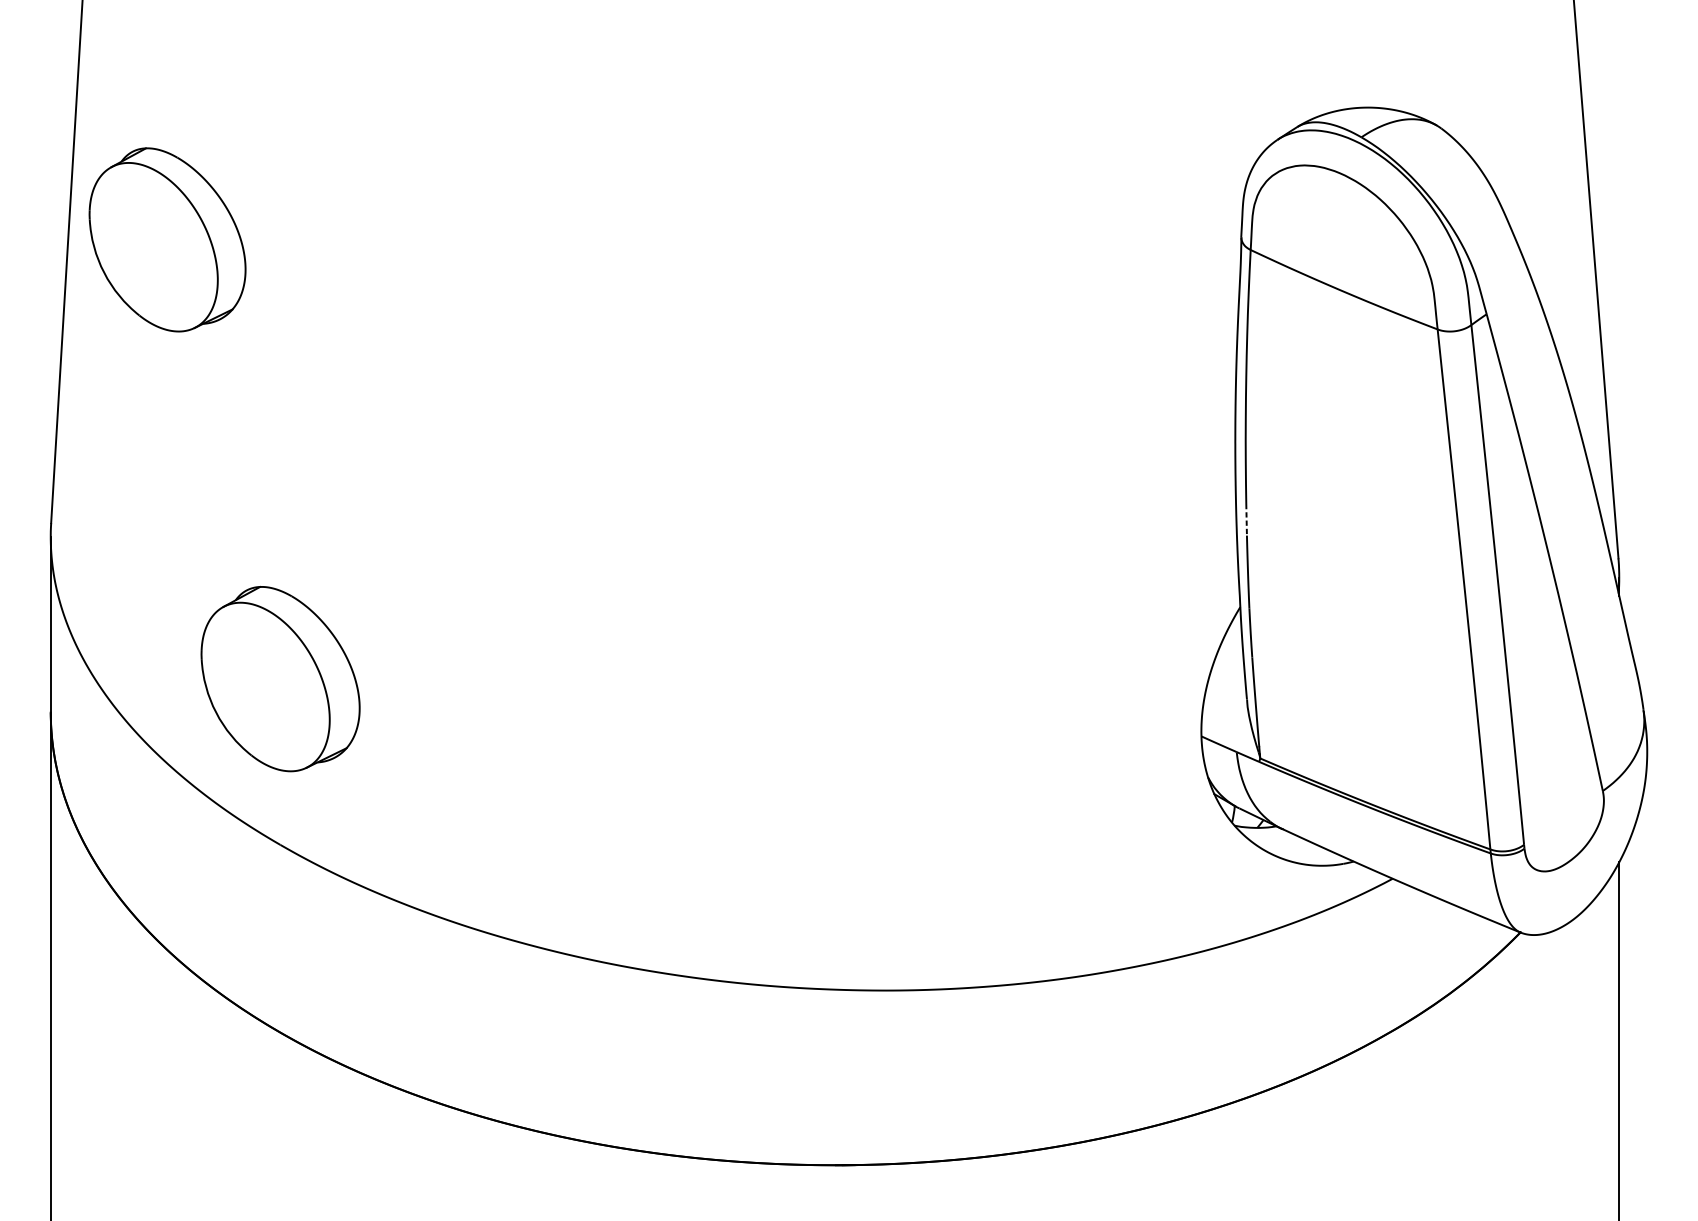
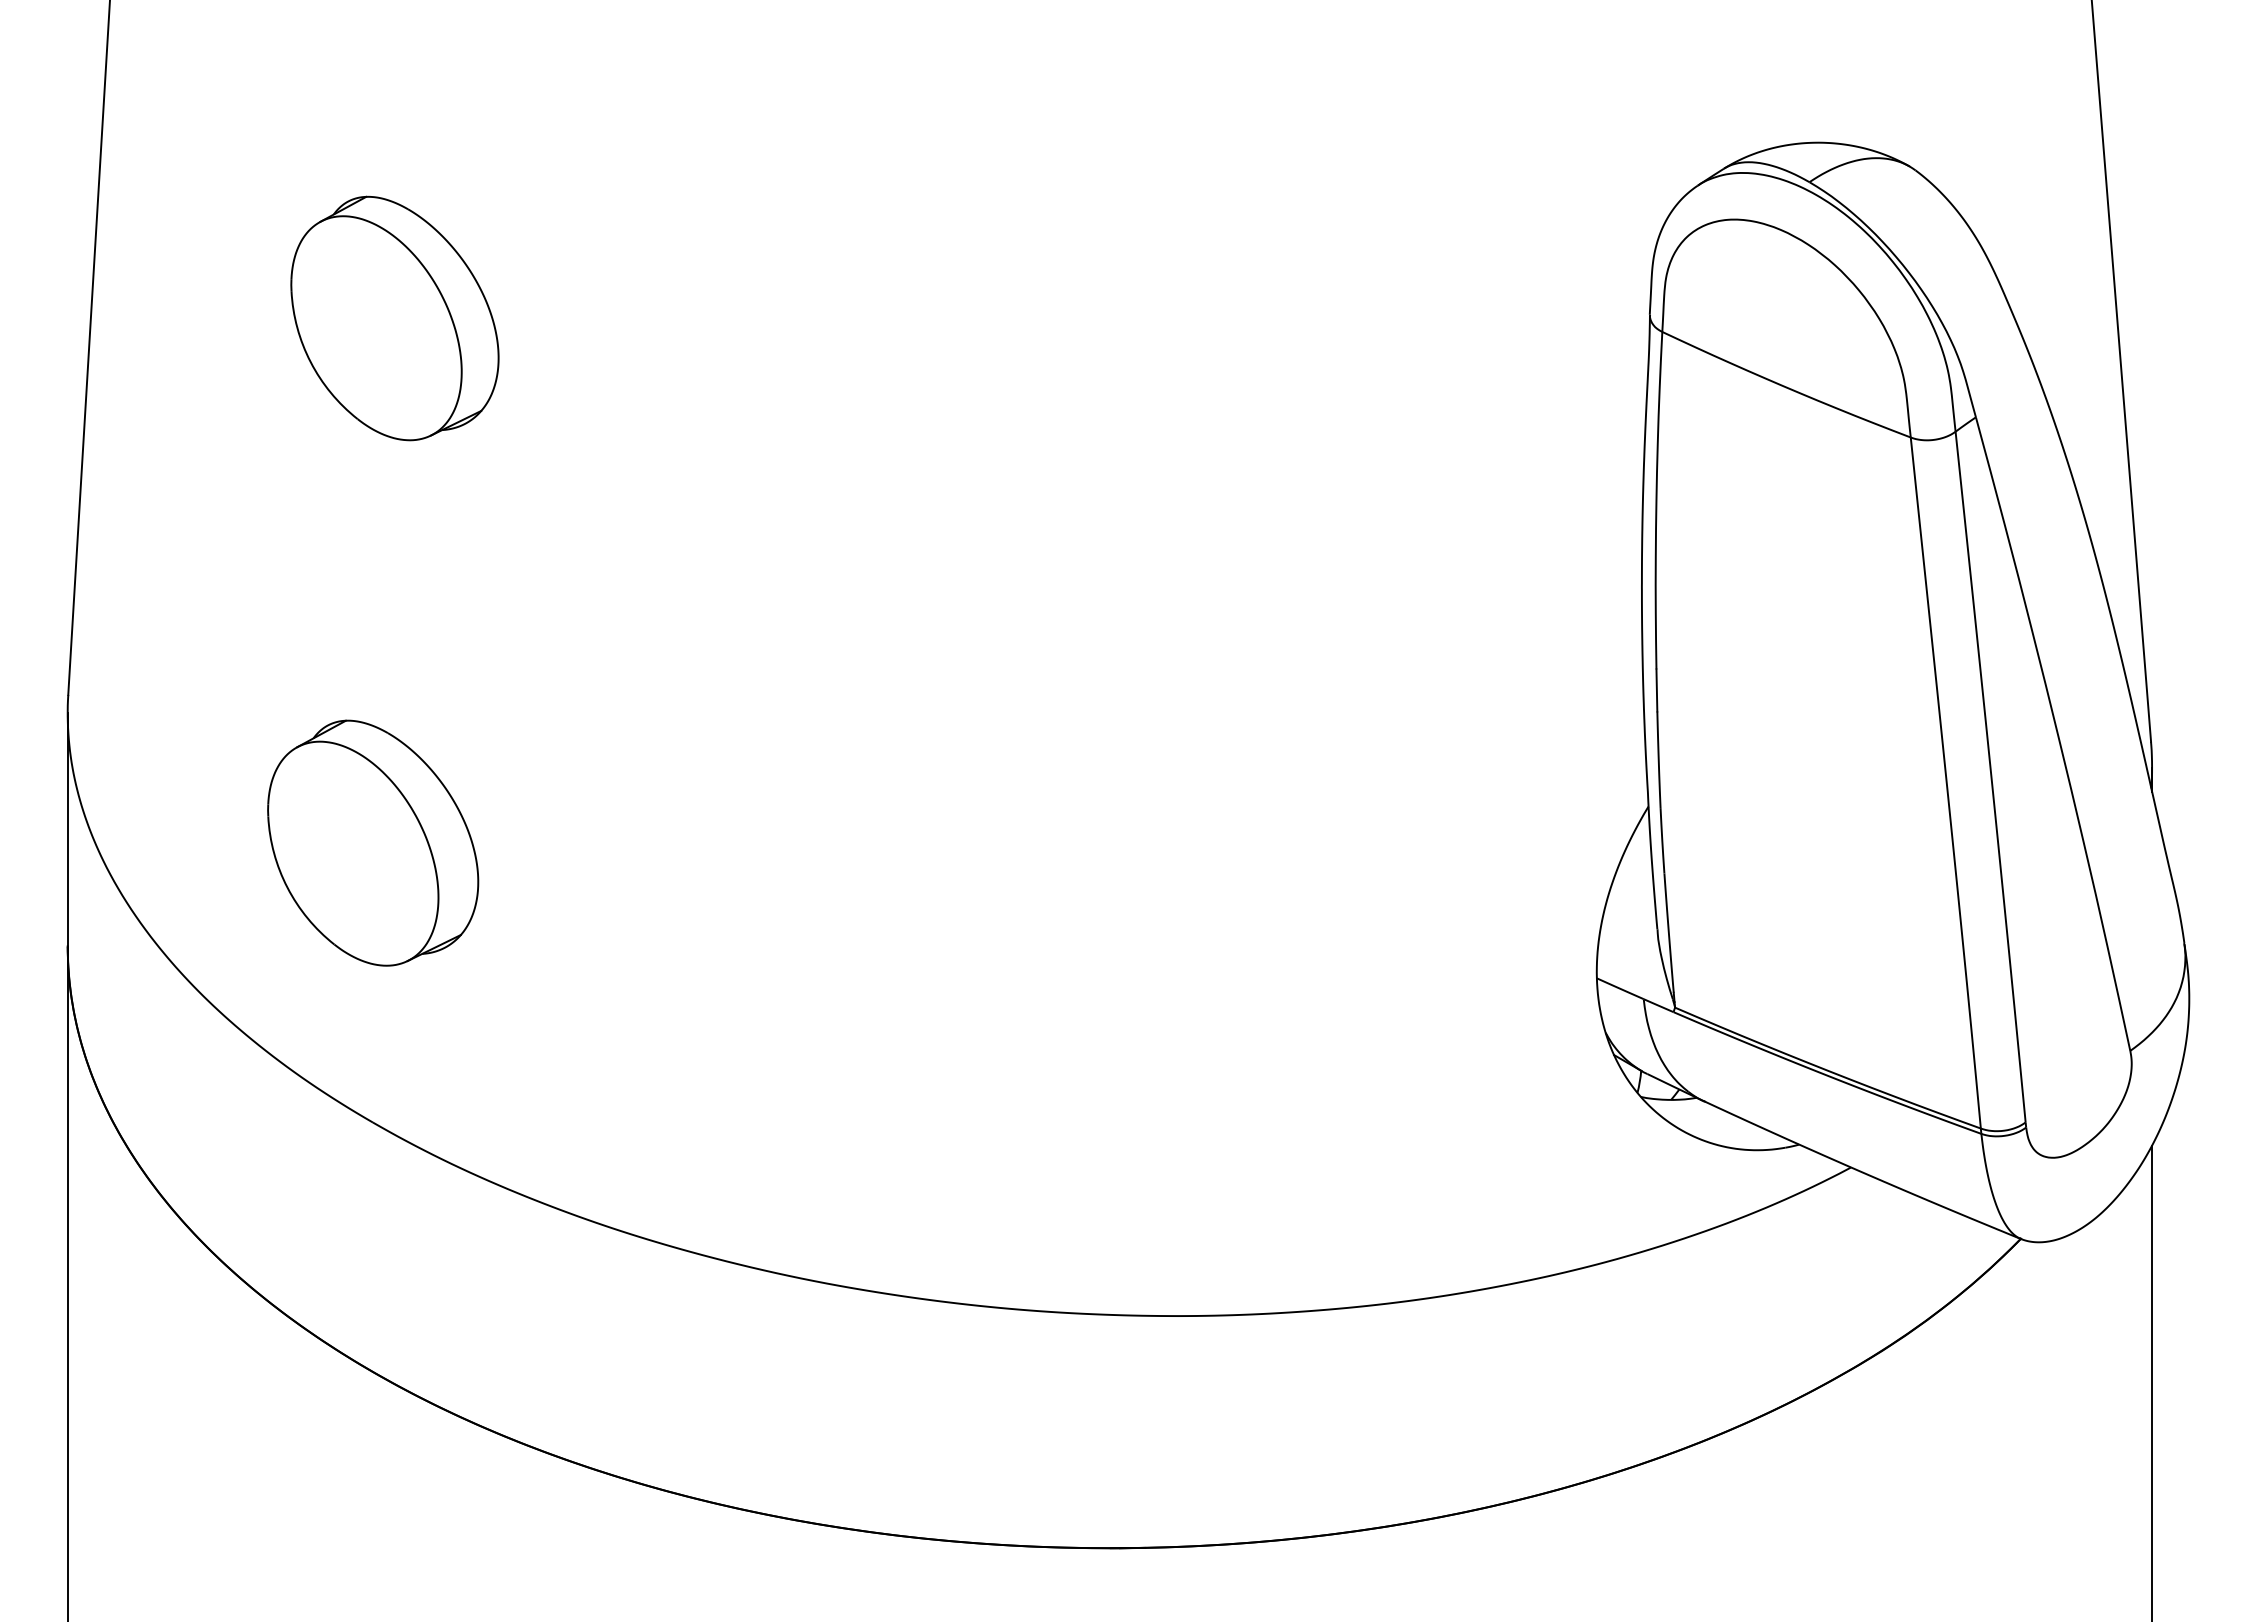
part: (167, 239) -> (394, 318), moved
line: (1246, 519) -> (1656, 690), dashed -> solid
part: (280, 678) -> (373, 842), moved

